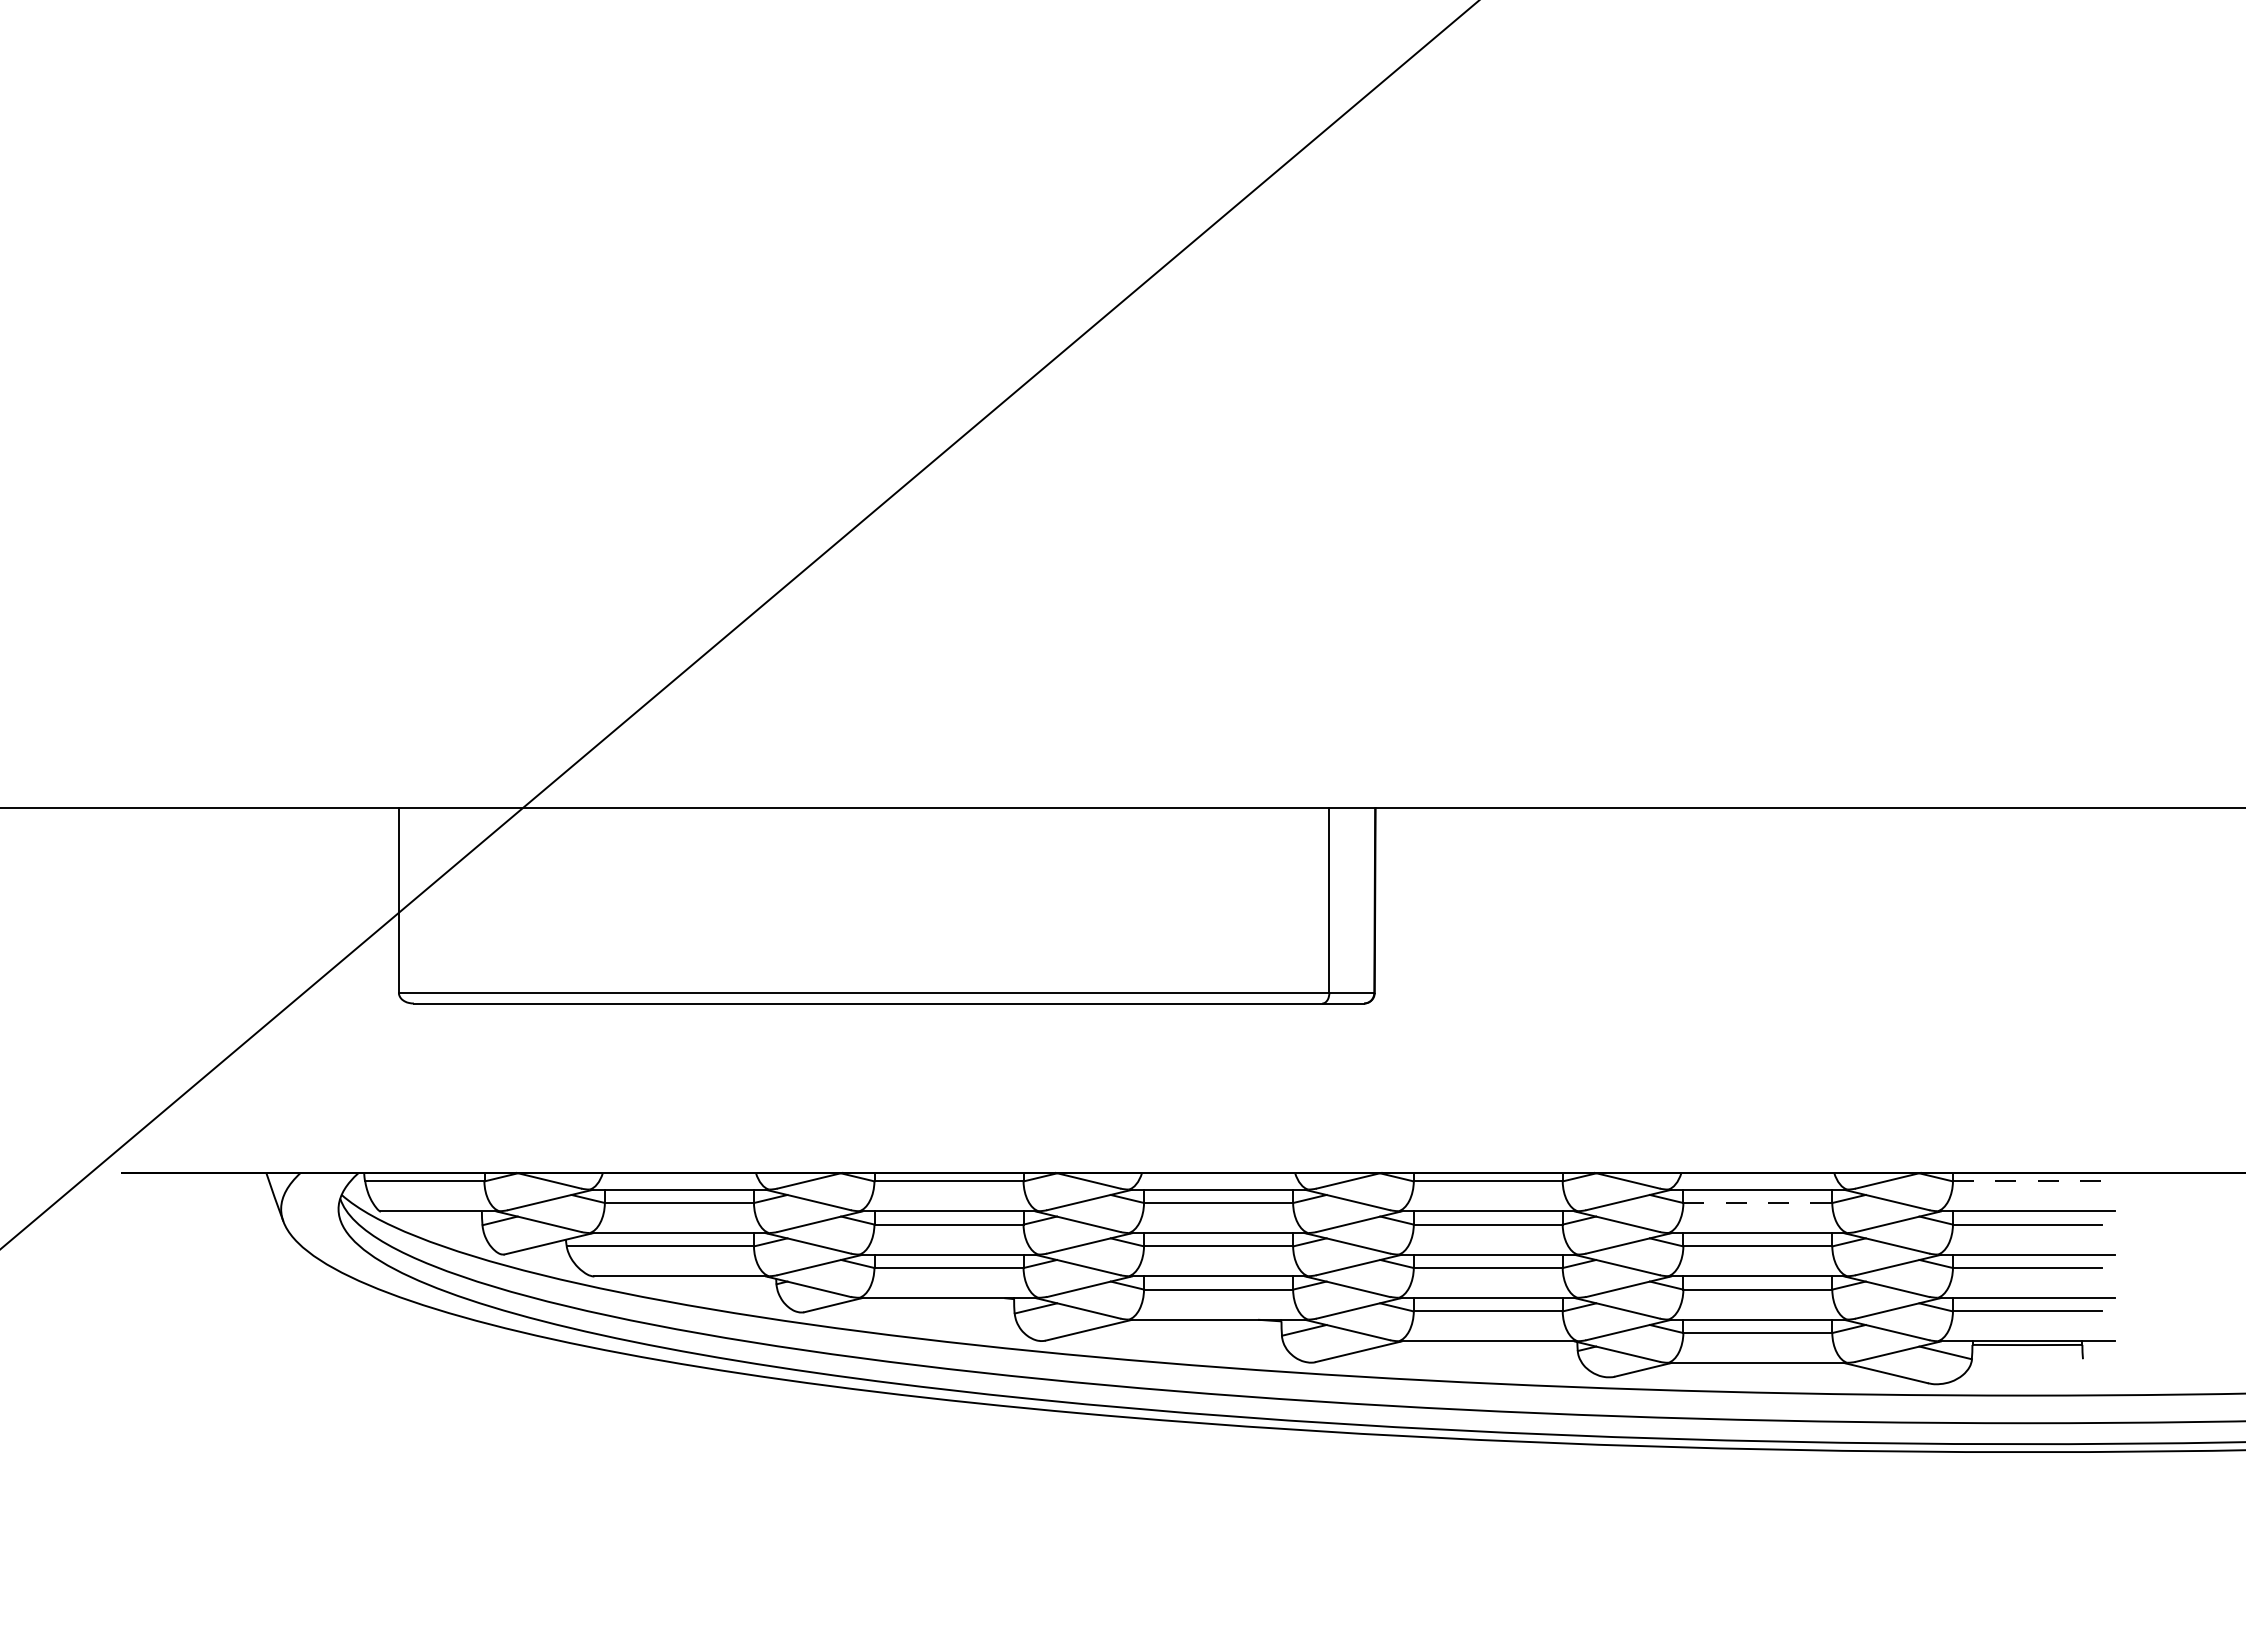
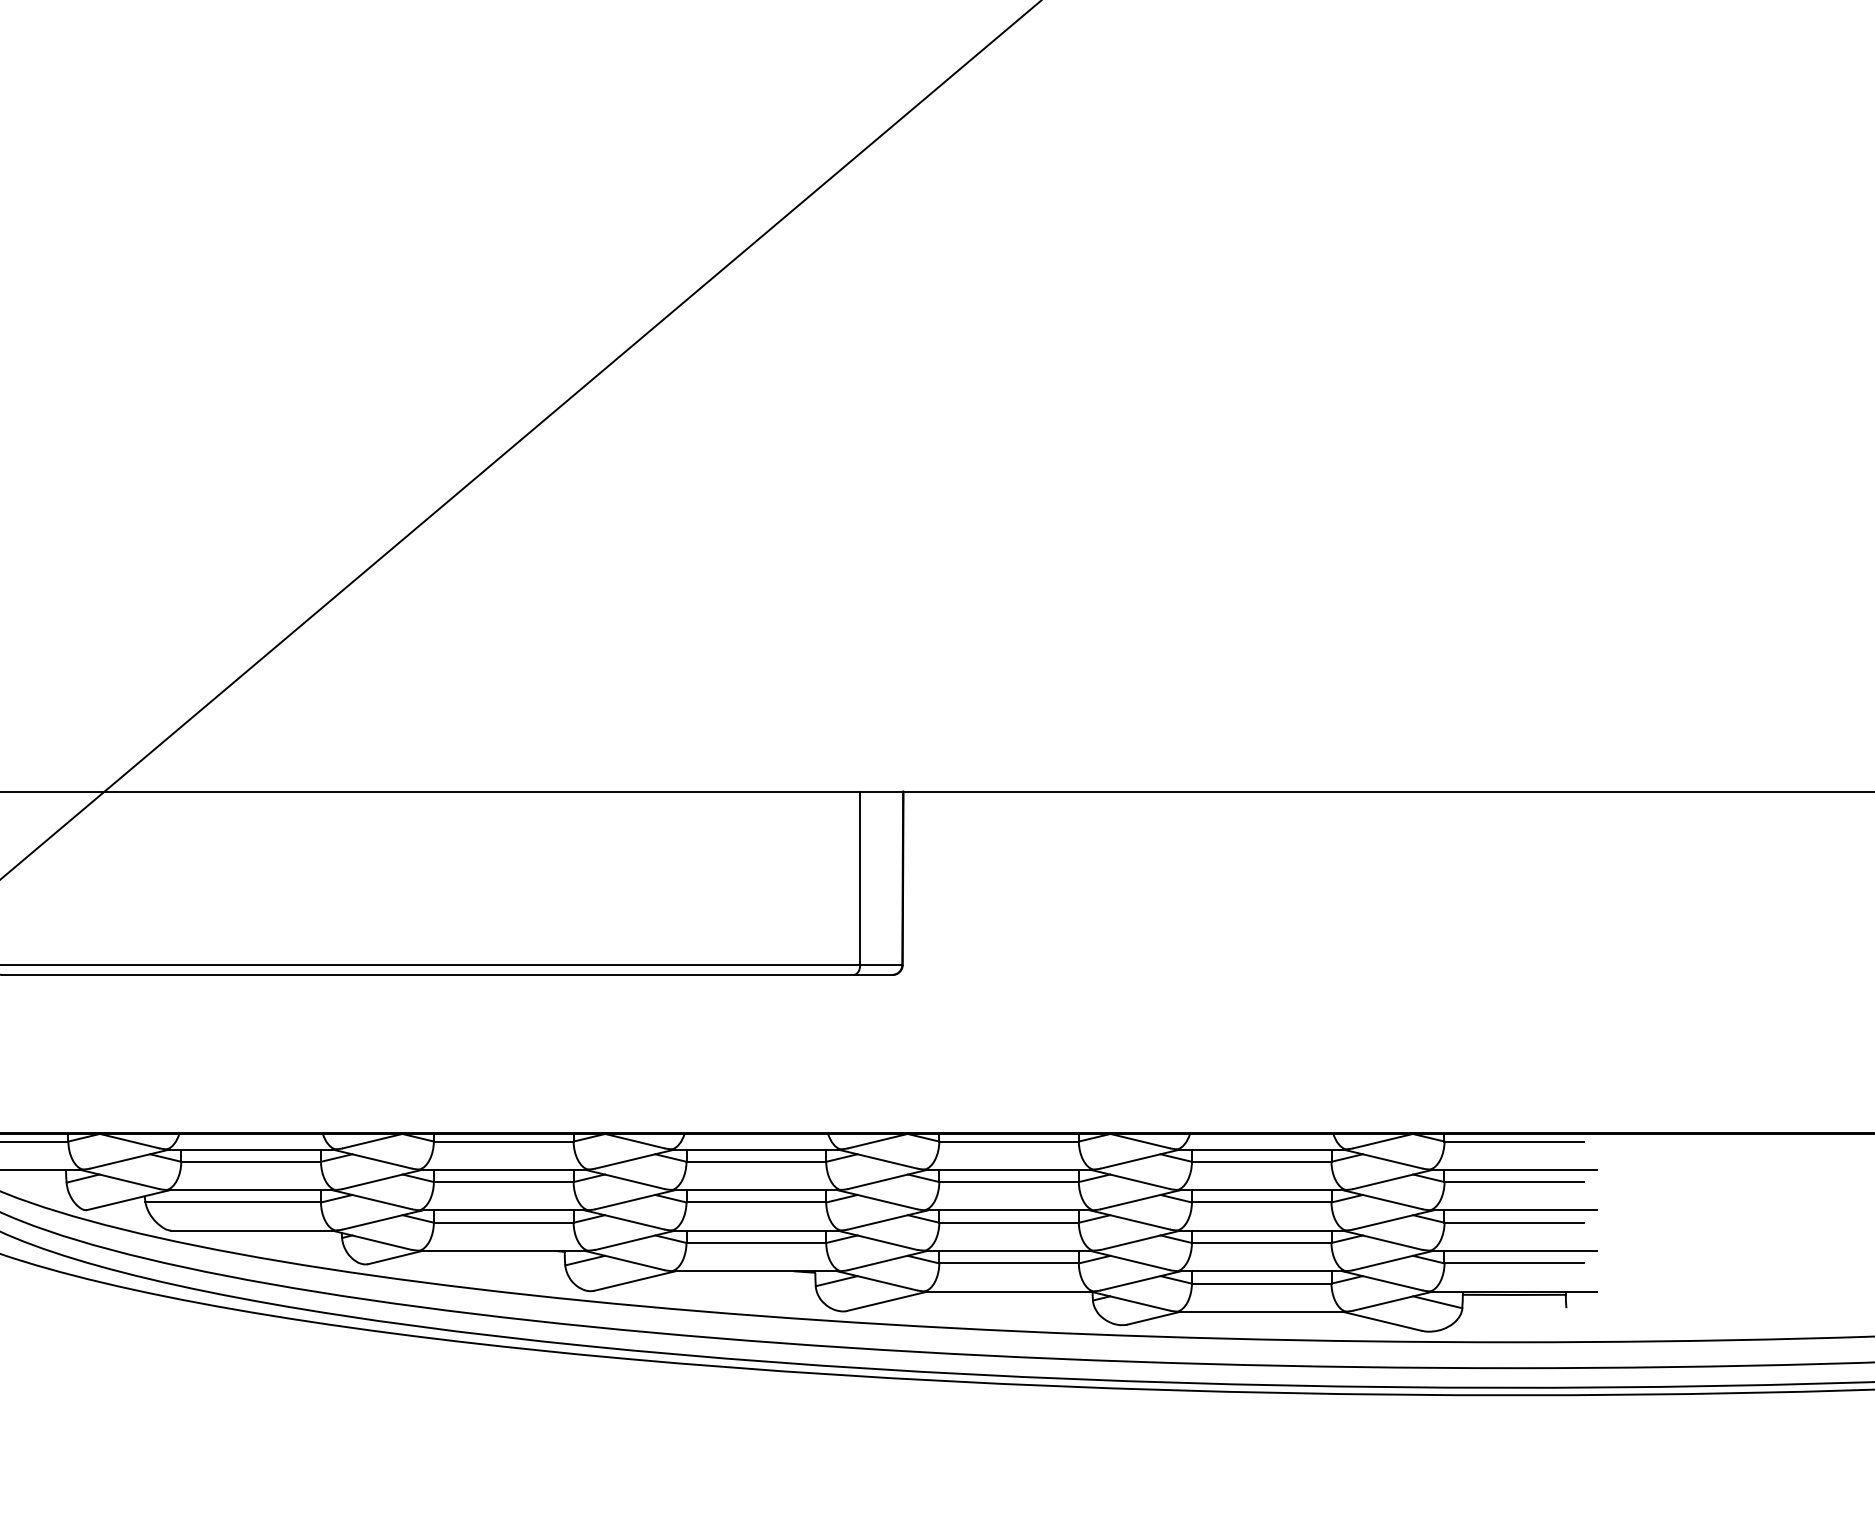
line: (2027, 1181) -> (1514, 1141), dashed -> solid
line: (1757, 1203) -> (1261, 1162), dashed -> solid

